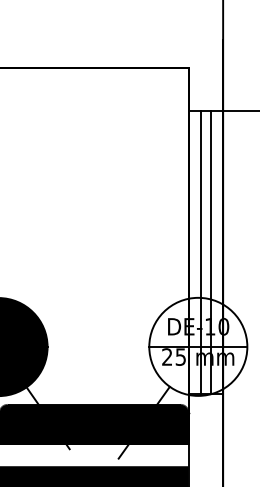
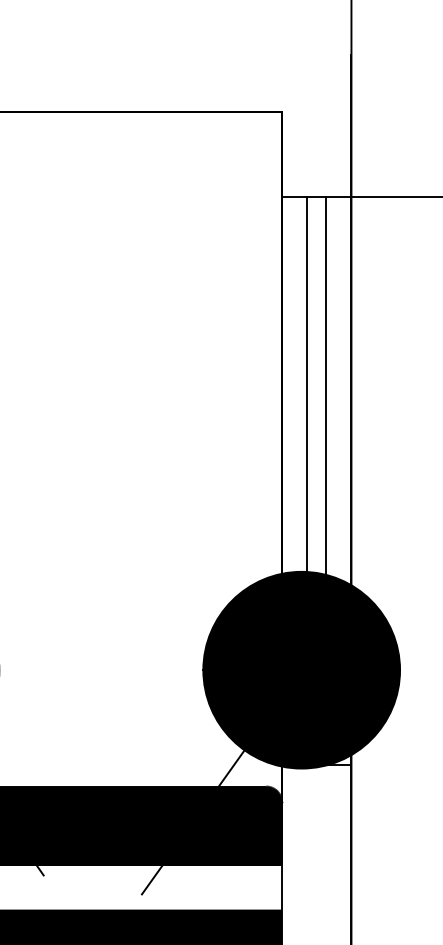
fill: (198, 346) -> (302, 669), added

